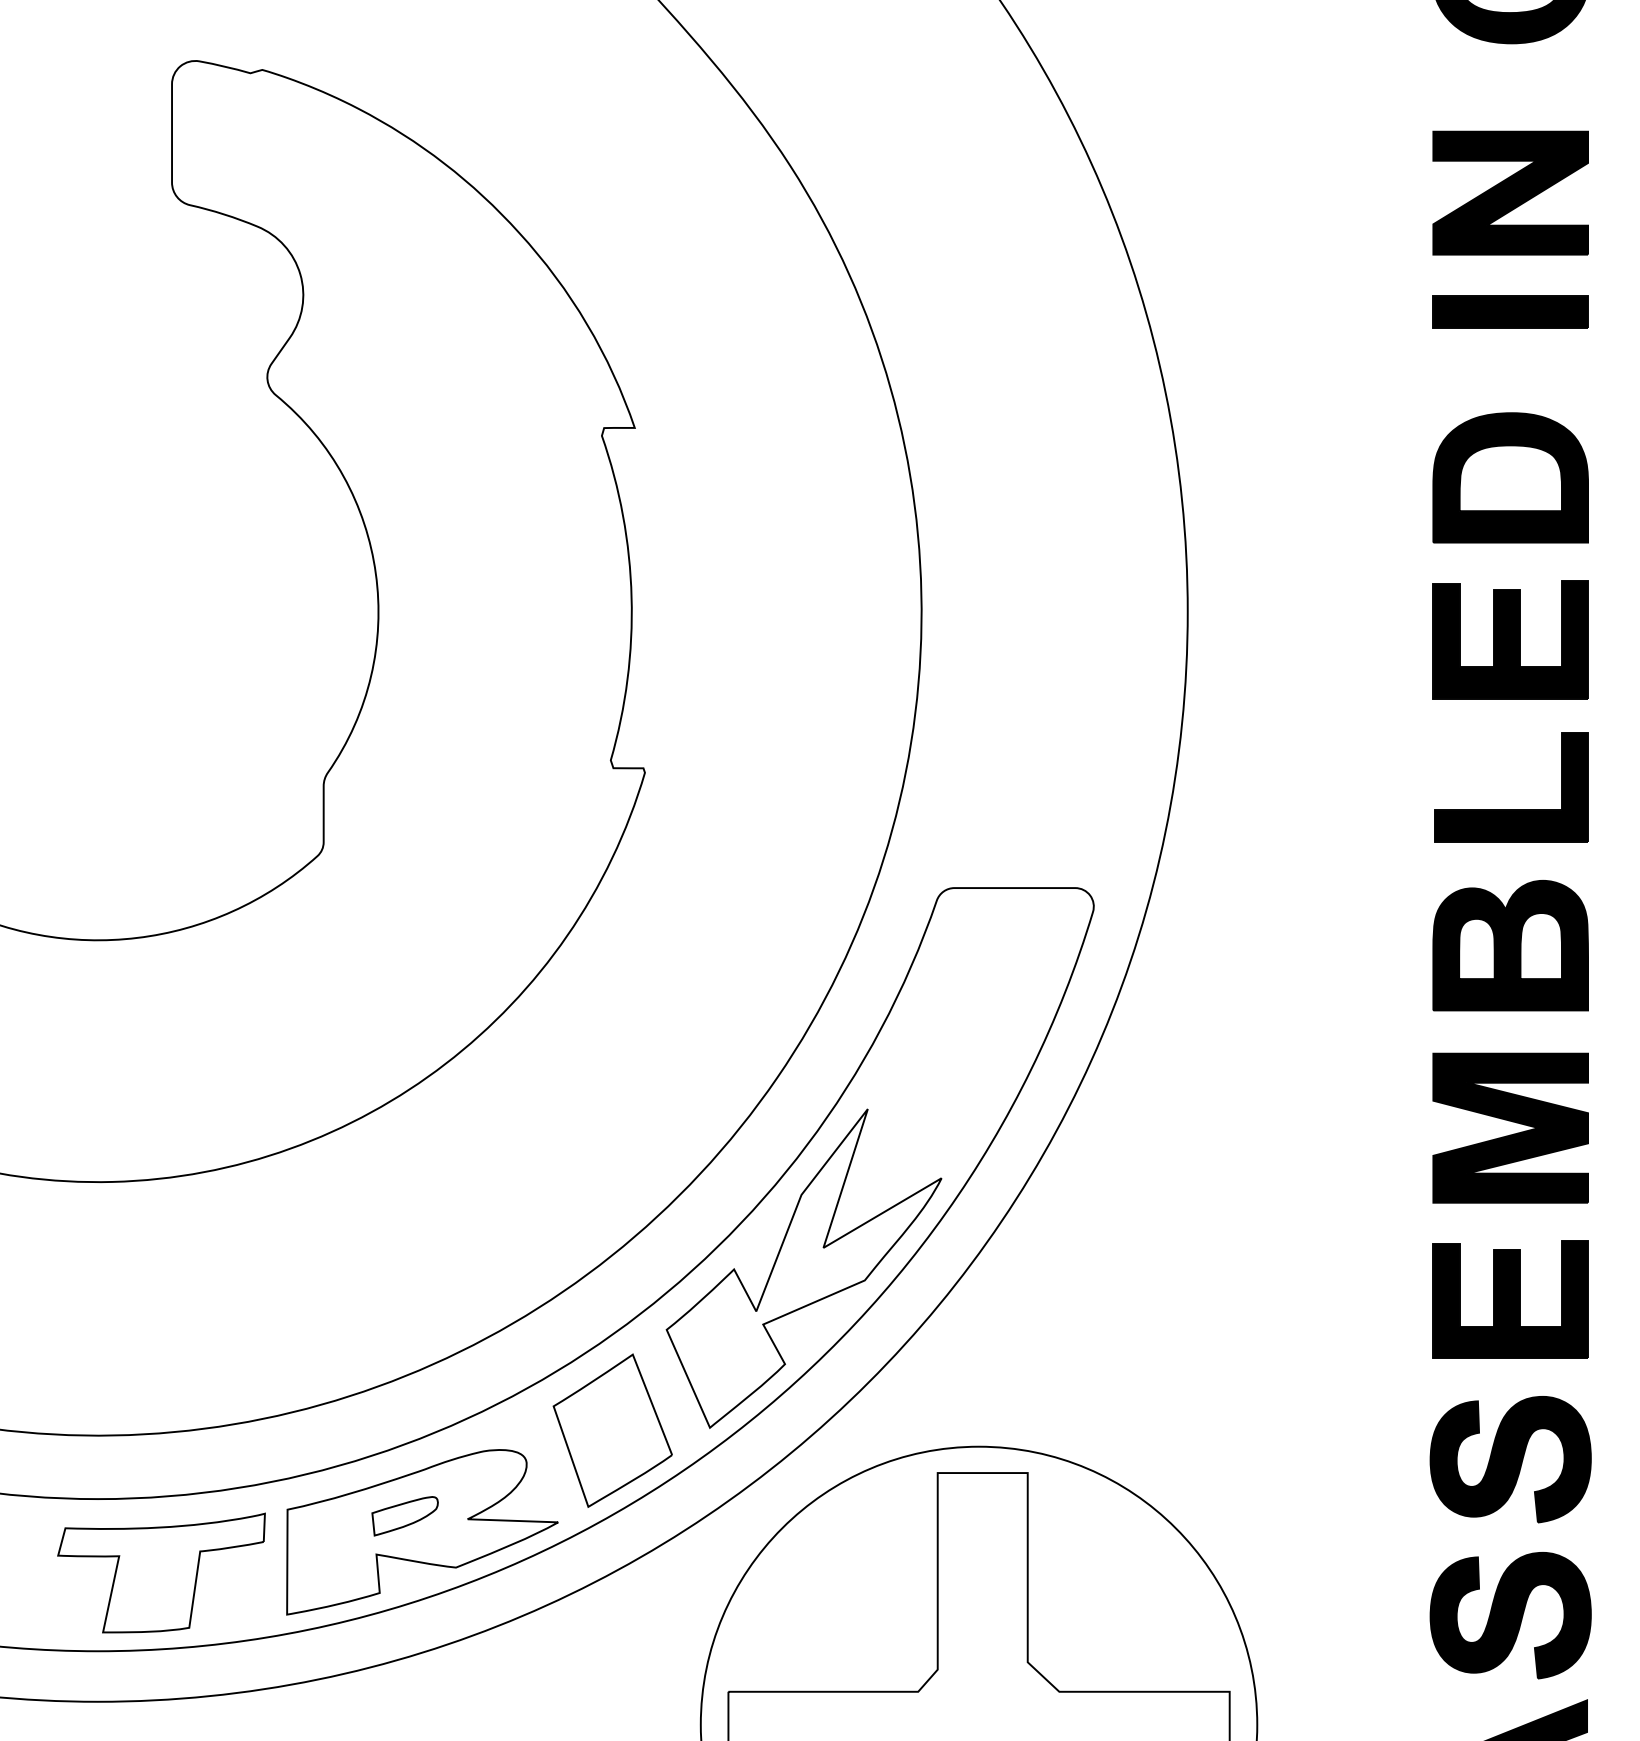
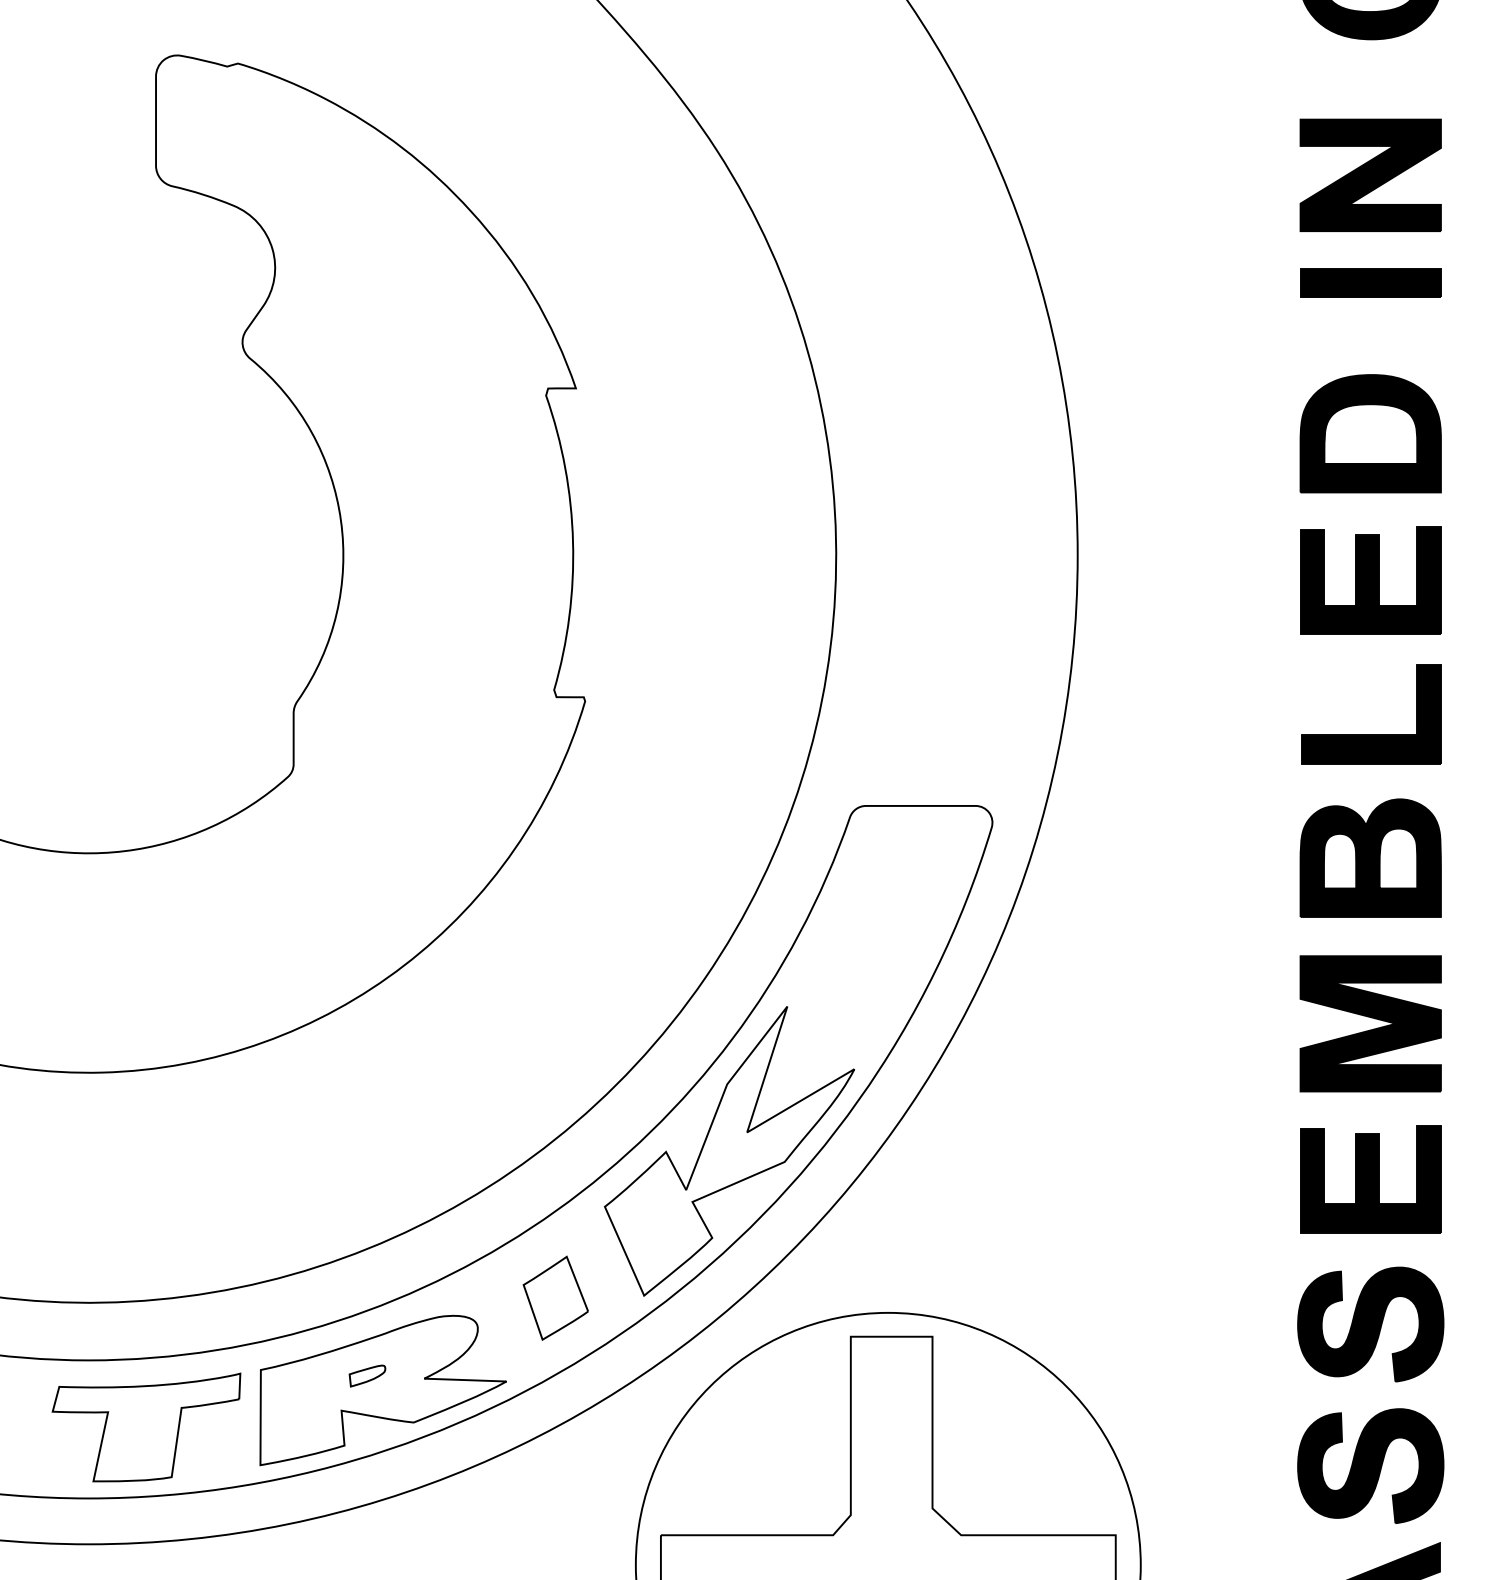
part: (612, 1430) -> (555, 1298), size x0.6
part: (404, 1516) -> (366, 1376), size x0.6

